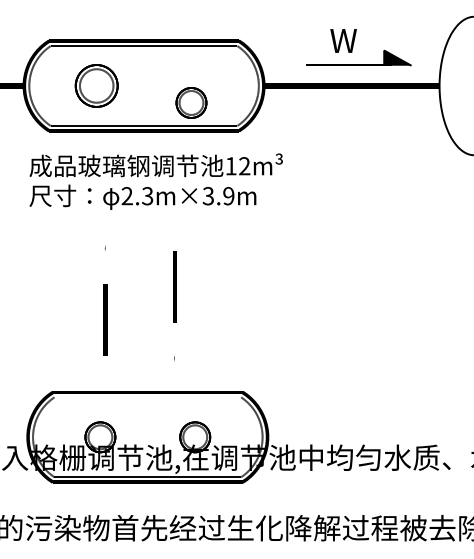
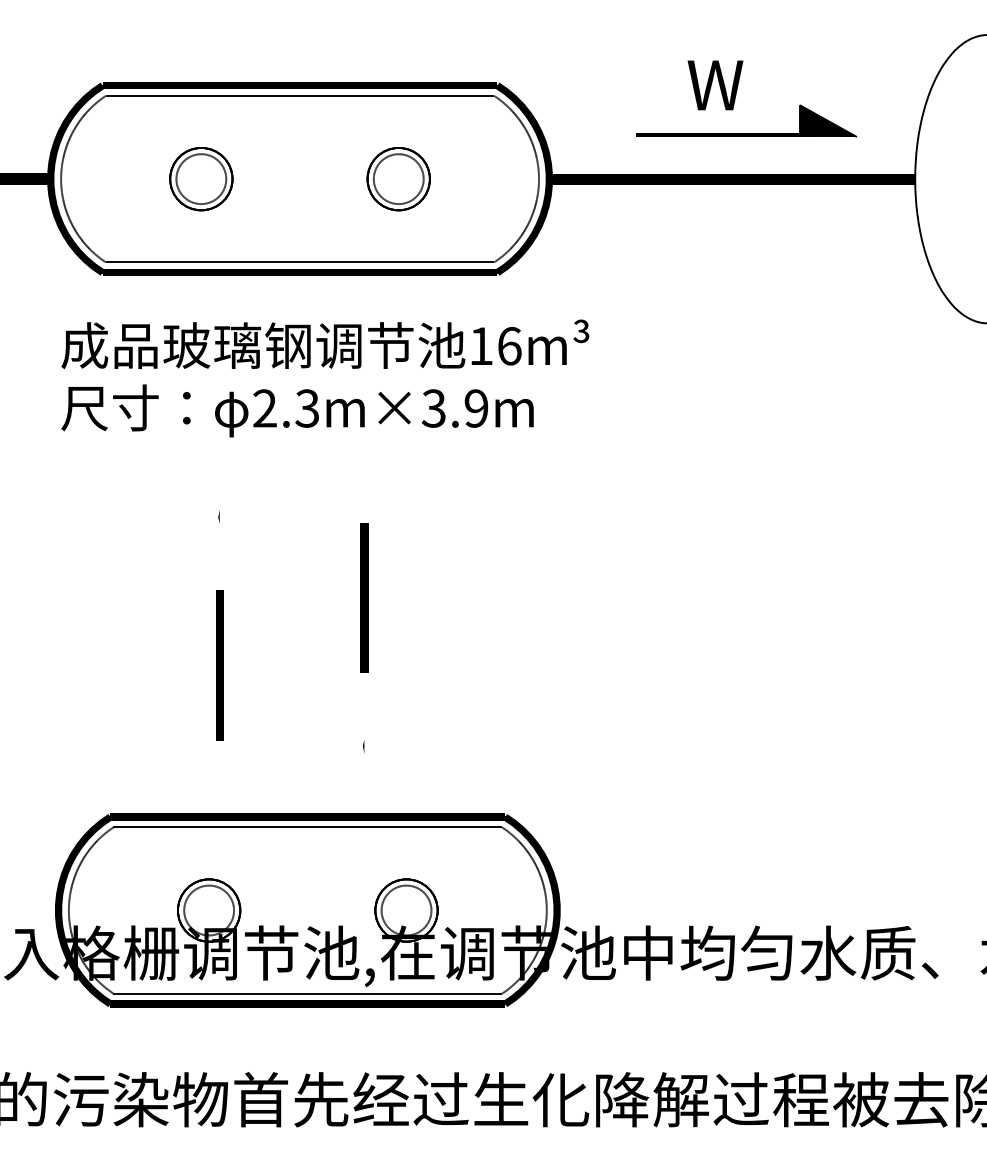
part: (96, 85) -> (200, 178), size x0.71
part: (191, 102) -> (398, 178), moved
text: (244, 166) -> (509, 346), 12m³ -> 16m³
line: (147, 397) -> (307, 827), added

